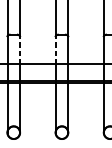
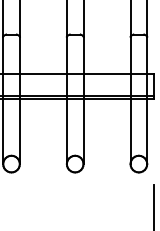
line: (19, 49) -> (19, 54), dashed -> solid
line: (55, 49) -> (66, 54), dashed -> solid

